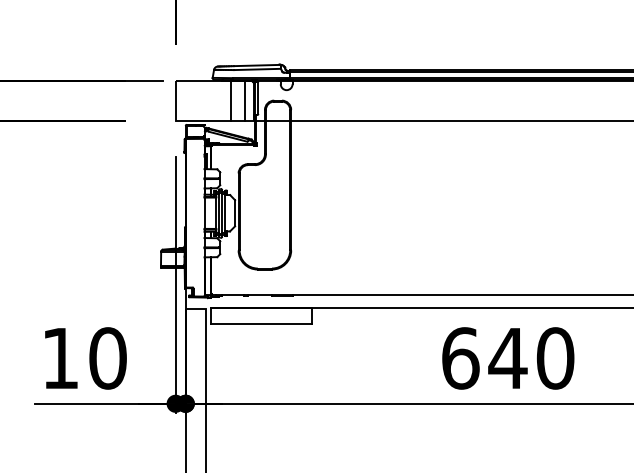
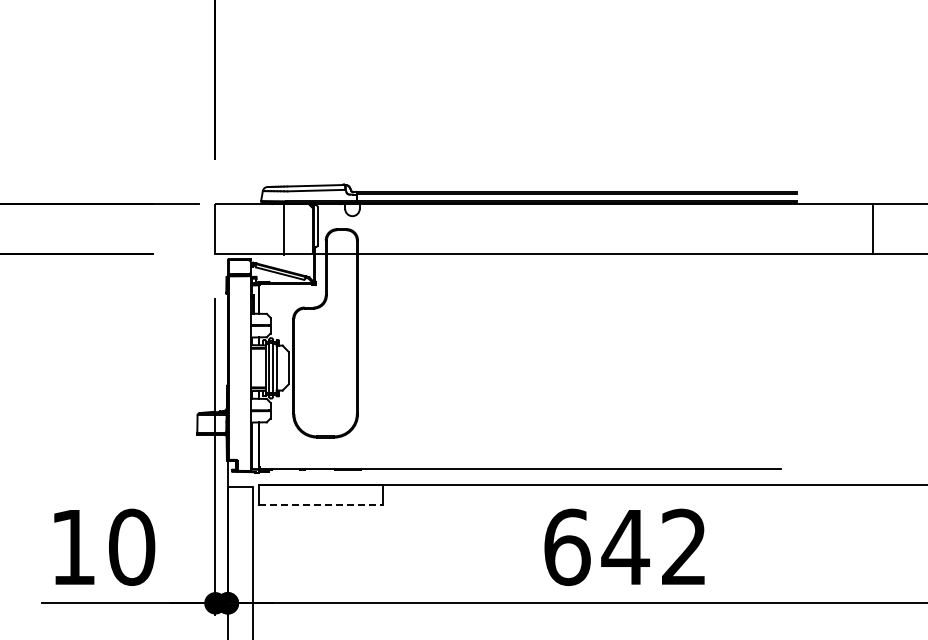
line: (245, 100) -> (301, 229), removed
line: (261, 324) -> (321, 505), solid -> dashed
text: (555, 357) -> (684, 546), 640 -> 642

